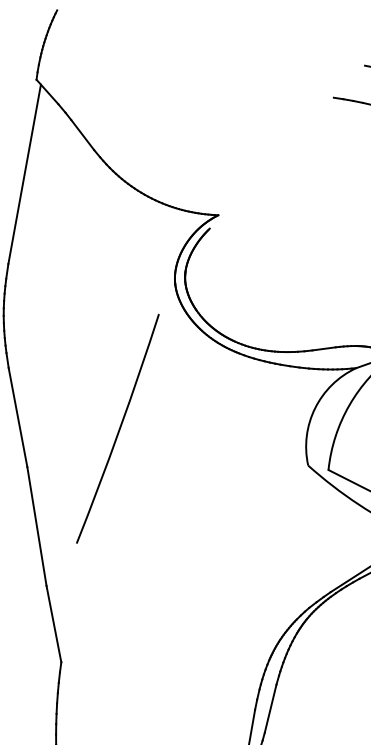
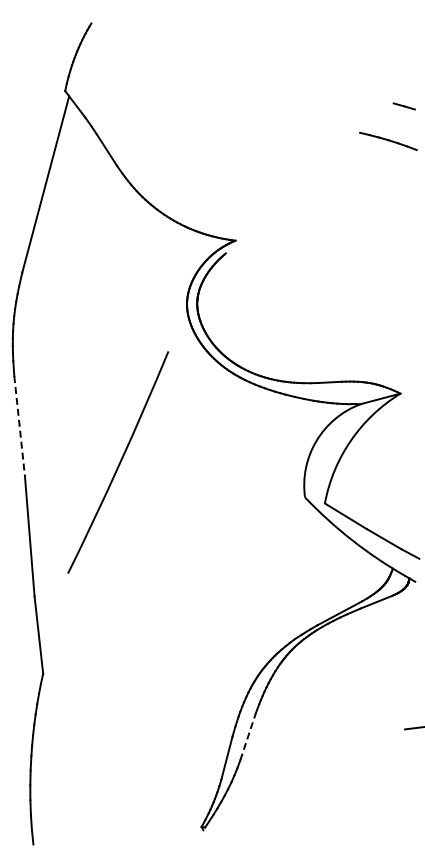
line: (17, 417) -> (19, 426), solid -> dashed
arc: (118, 429) -> (118, 463), moved
line: (271, 708) -> (248, 736), solid -> dashed

